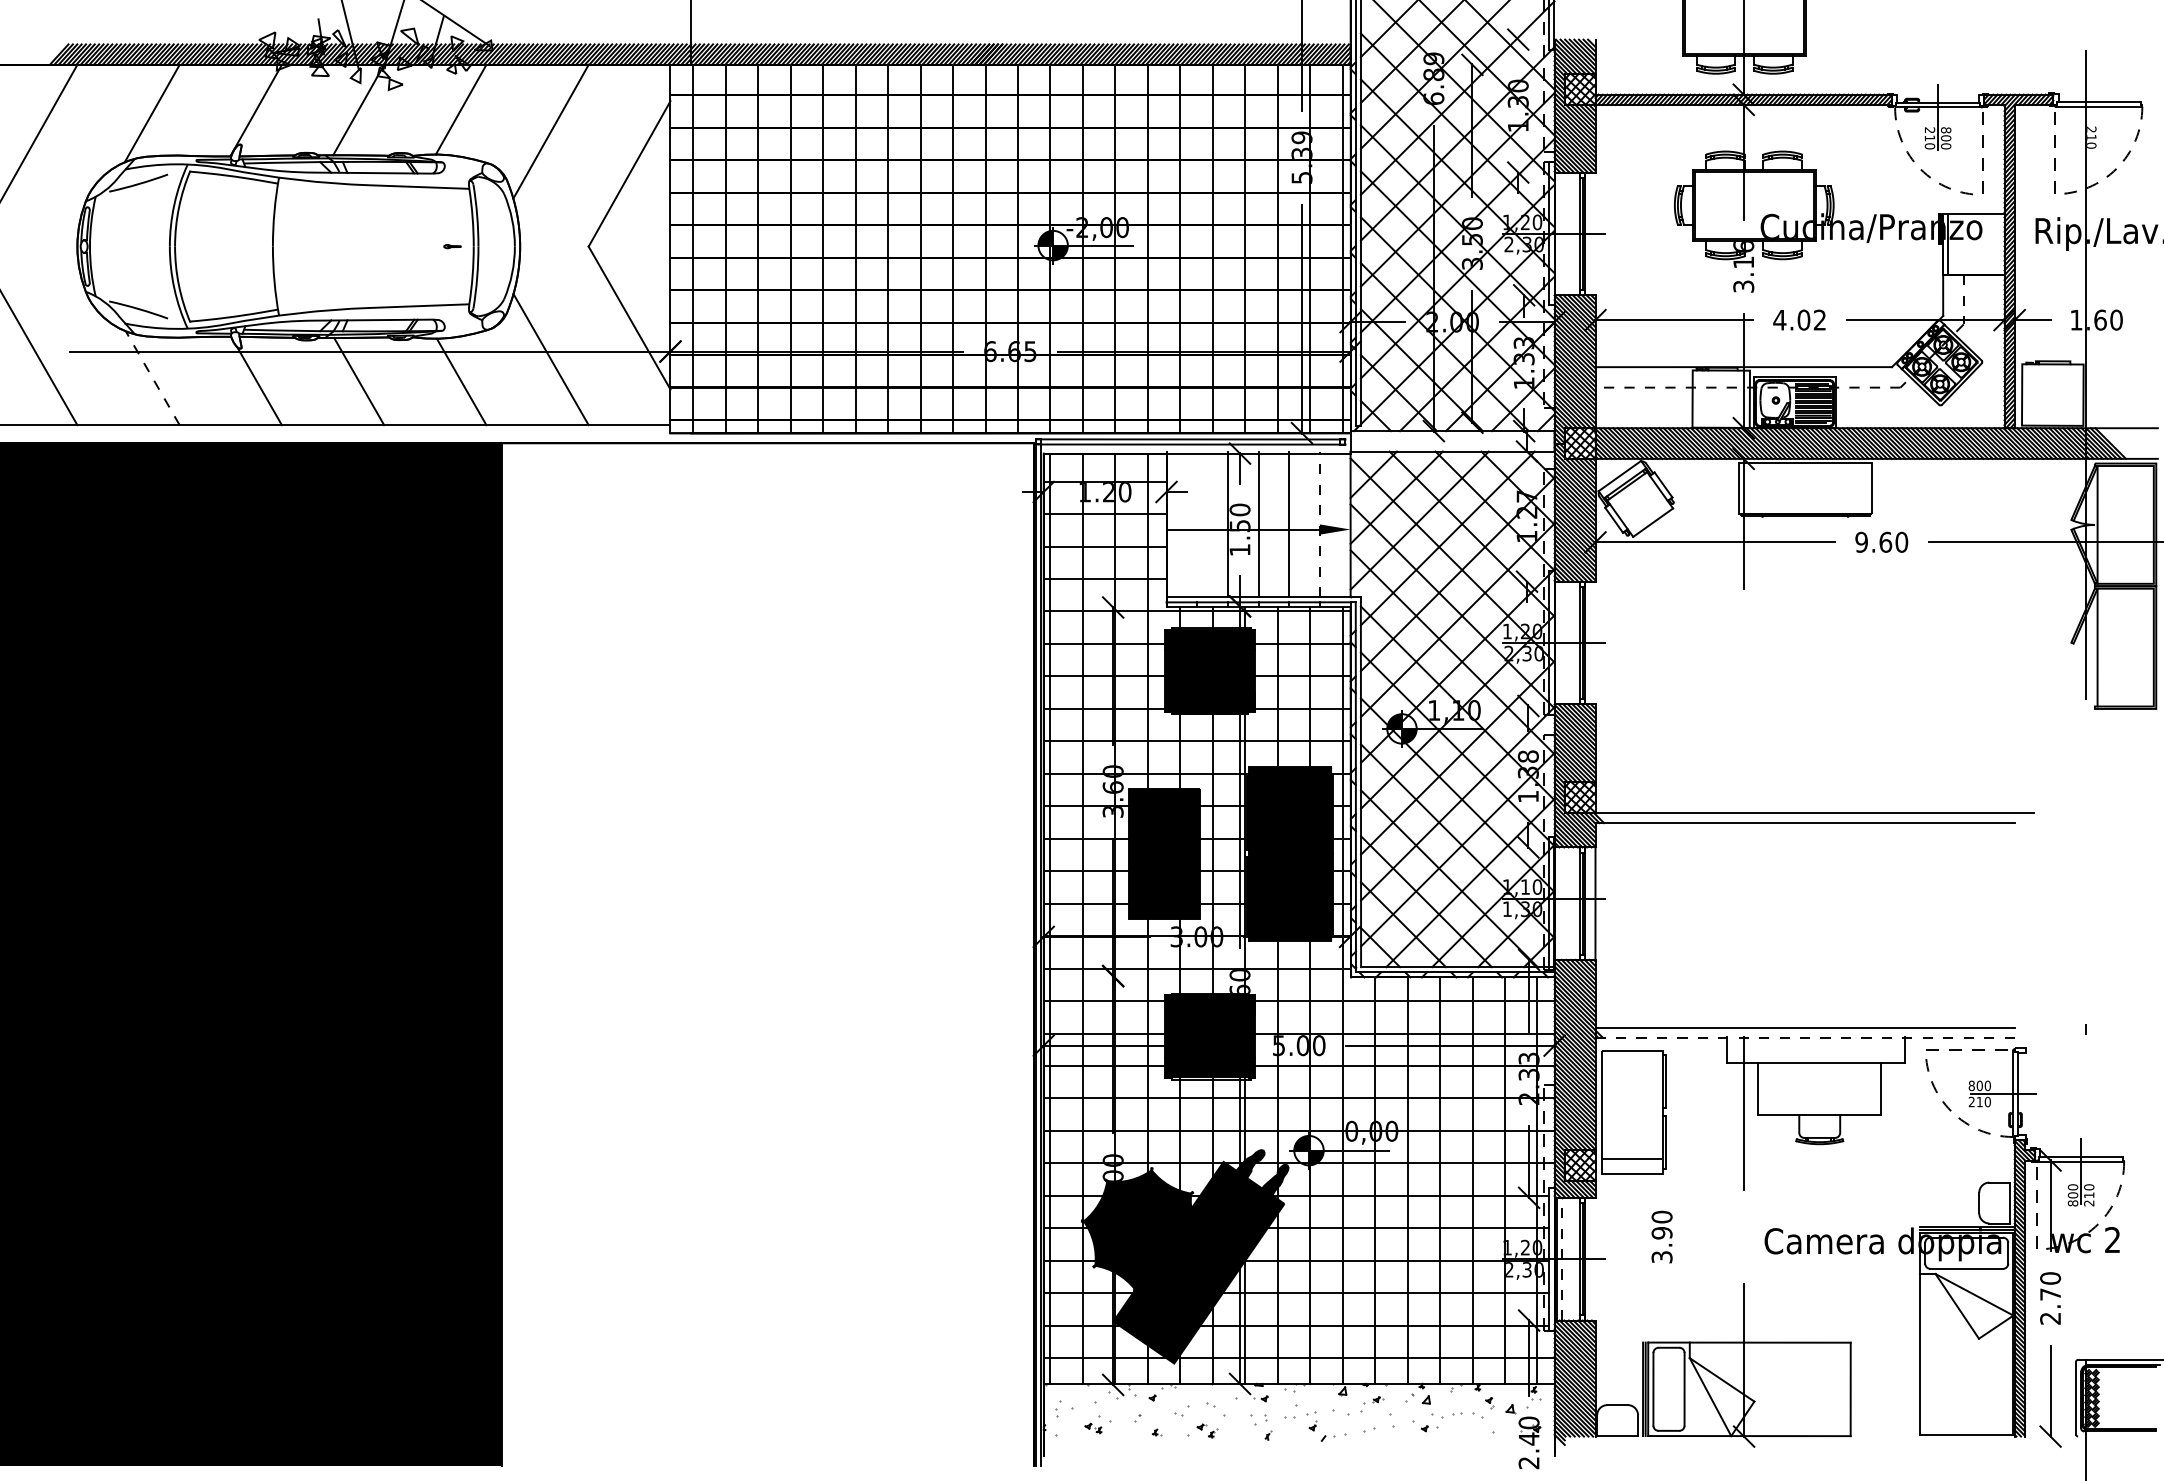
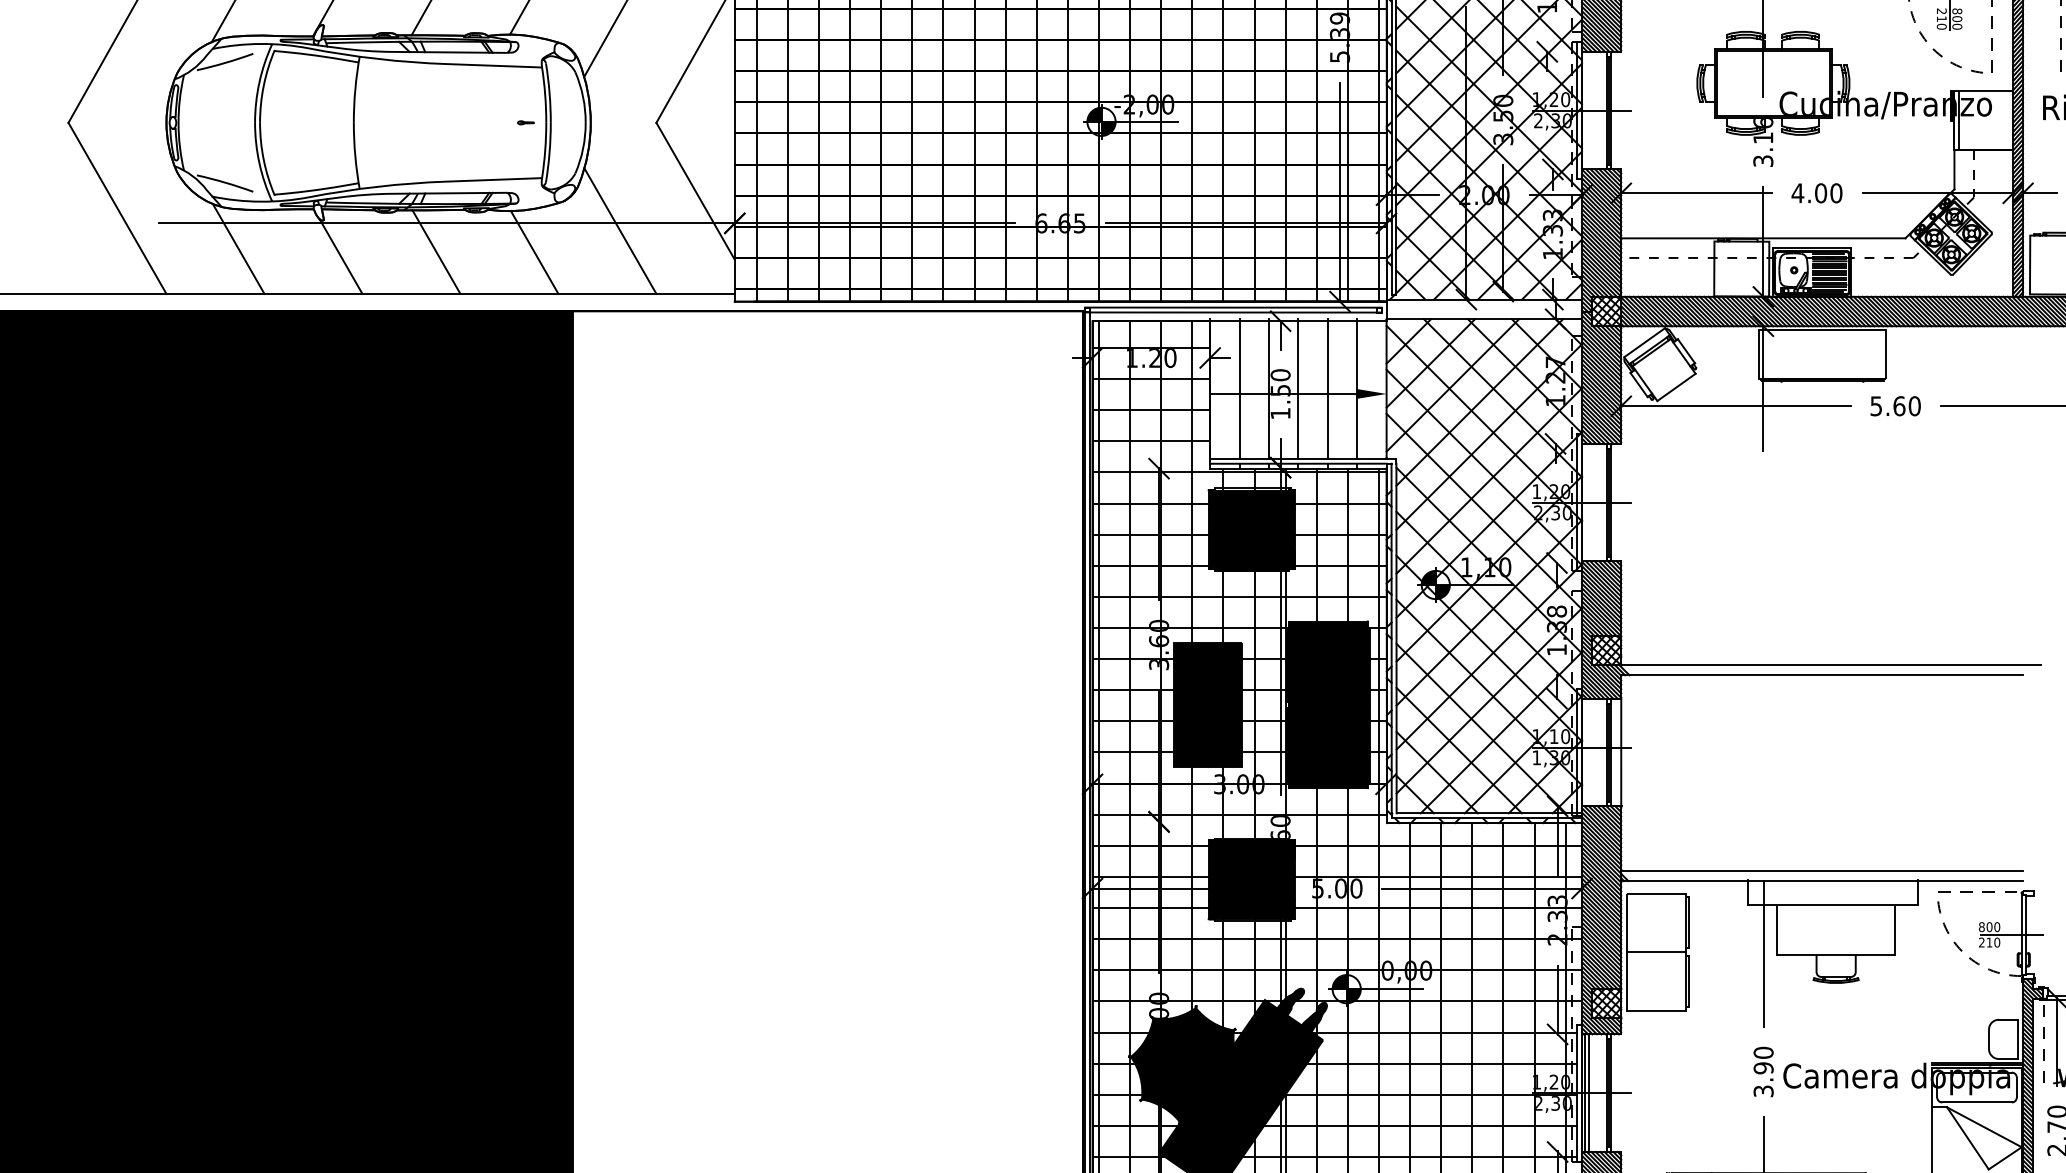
text: (1819, 319) -> (1835, 192), 4.02 -> 4.00
line: (152, 377) -> (238, 248), dashed -> solid
line: (1197, 524) -> (1239, 389), added
line: (1319, 524) -> (1356, 389), dashed -> solid
text: (1861, 541) -> (1876, 405), 9.60 -> 5.60
line: (1805, 1037) -> (1822, 880), dashed -> solid
line: (1632, 1159) -> (1656, 952), moved
text: (1661, 1236) -> (1763, 1071), moved
line: (1562, 1258) -> (1589, 1092), dashed -> solid

